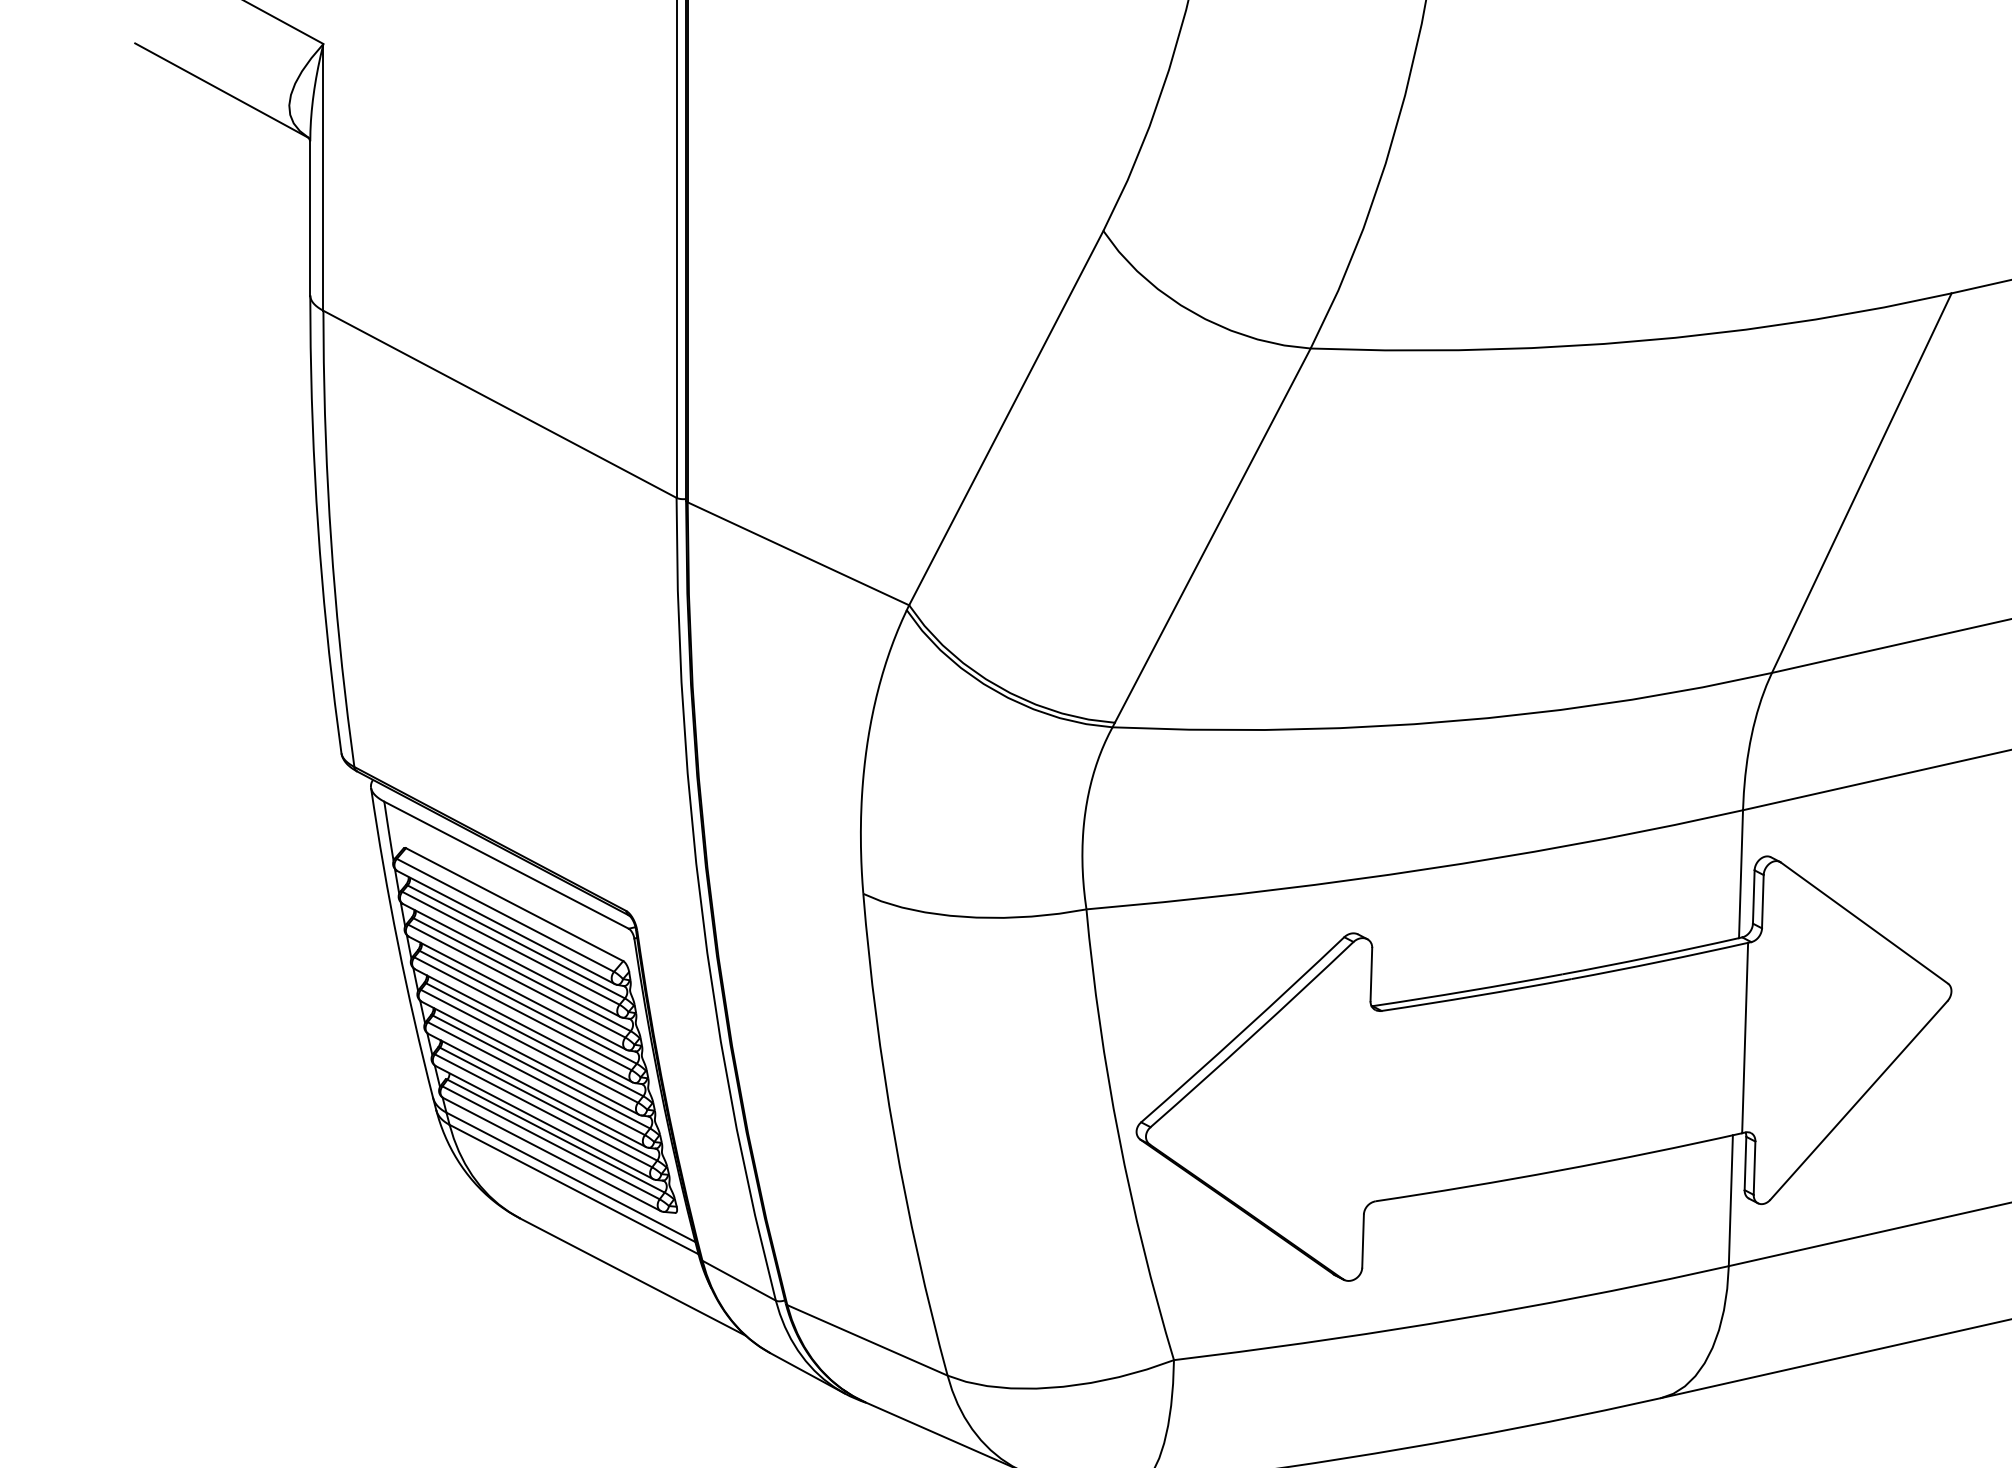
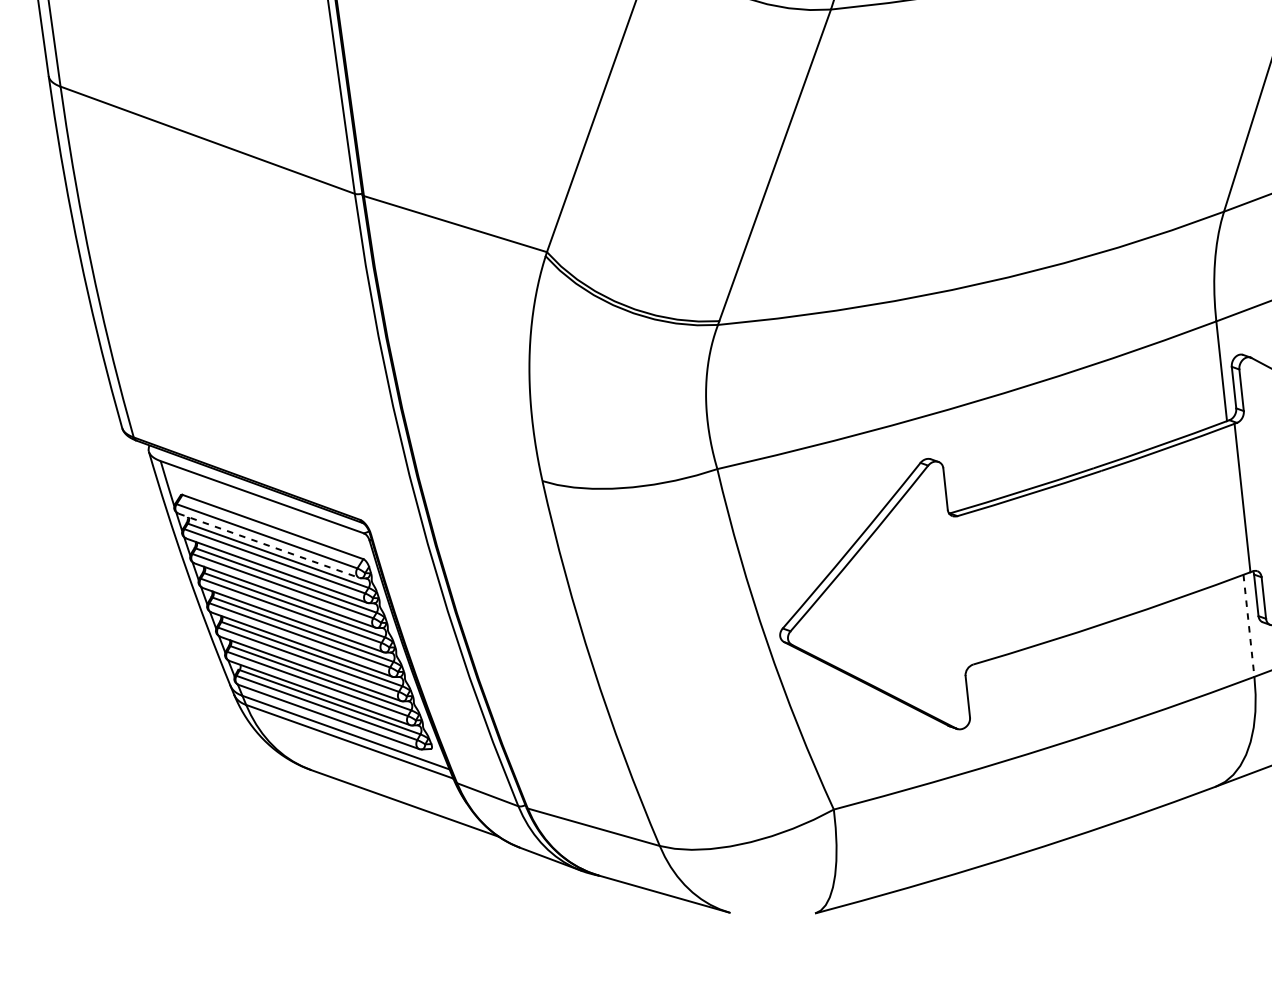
line: (506, 927) -> (269, 545), solid -> dashed
line: (1730, 1201) -> (1248, 626), solid -> dashed

